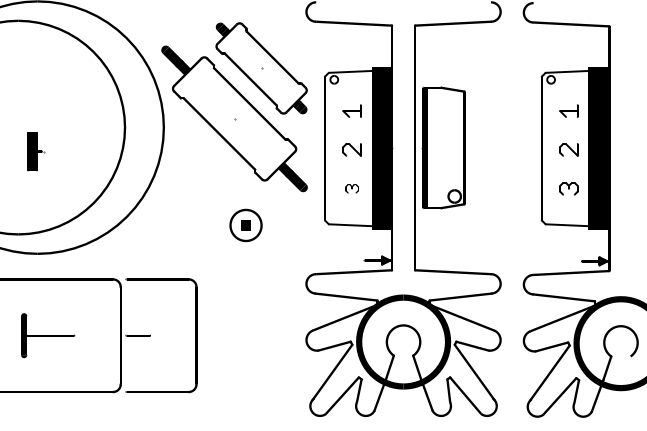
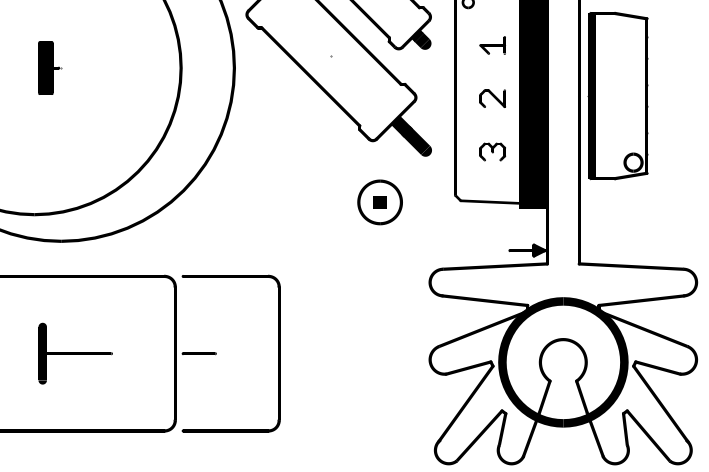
part: (36, 151) -> (51, 67), moved
part: (351, 188) -> (491, 151), size x1.43
part: (245, 225) -> (379, 202), moved

